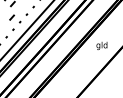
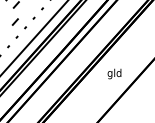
text: (101, 45) -> (113, 73), moved

